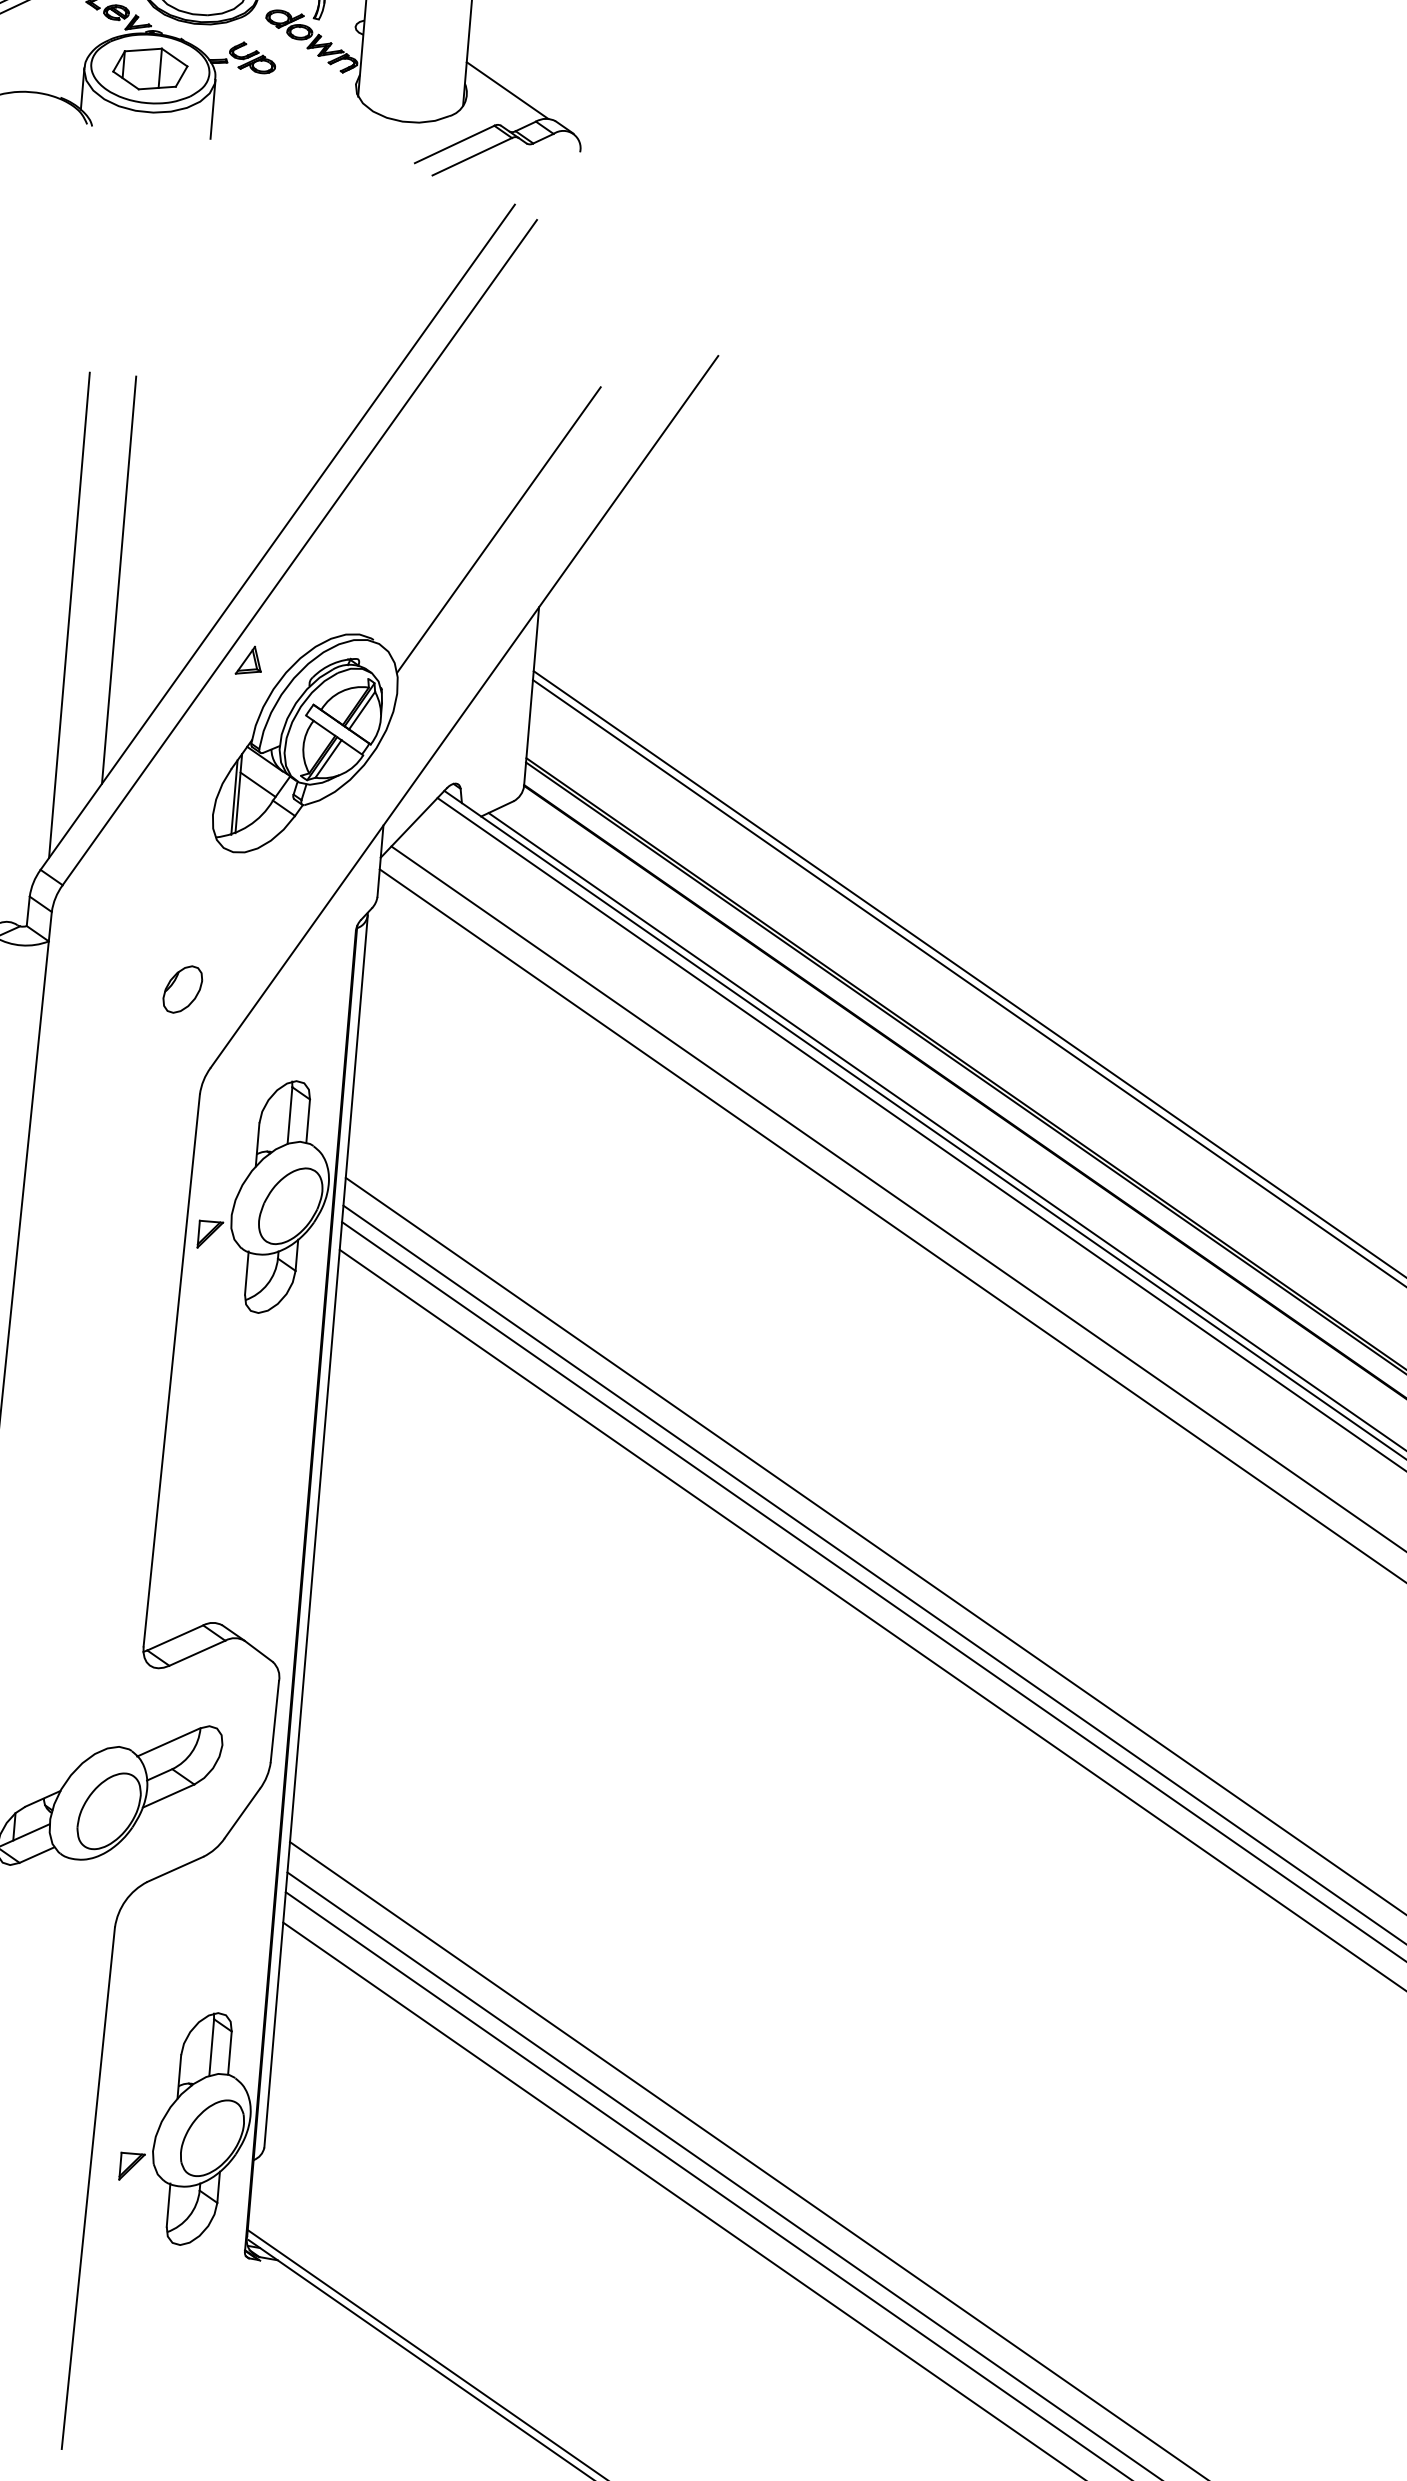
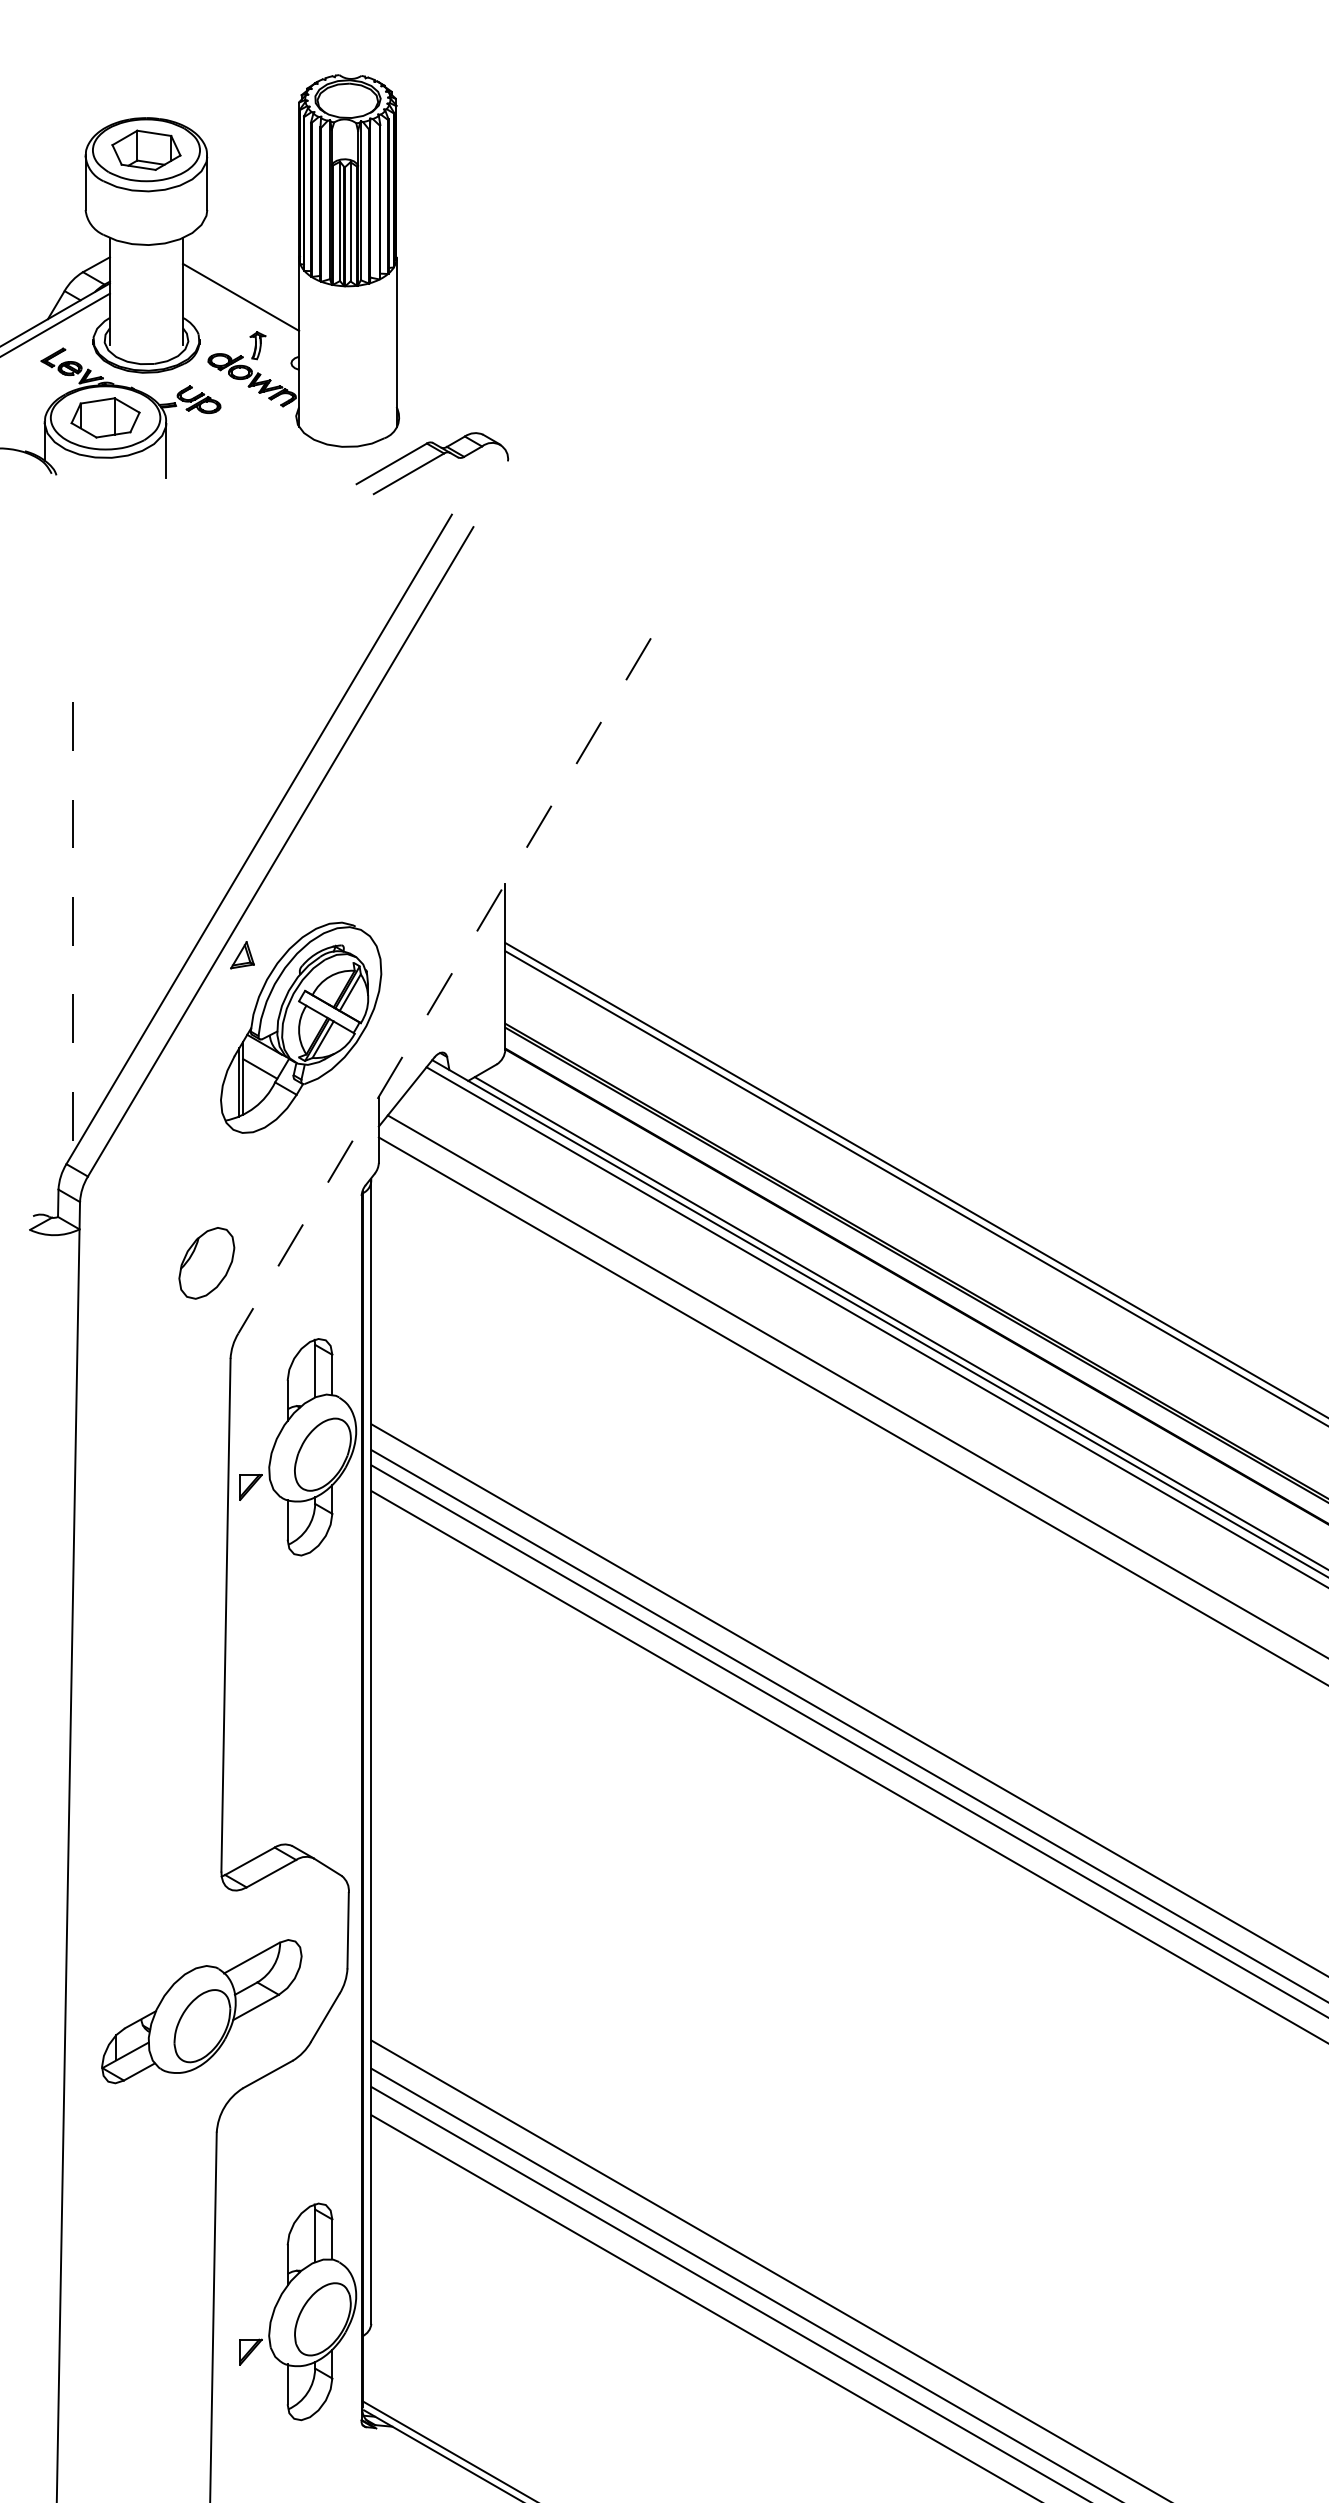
line: (507, 91) -> (436, 410), removed
line: (499, 529) -> (462, 815), removed
line: (119, 580) -> (116, 891), removed
line: (69, 615) -> (73, 927), solid -> dashed
line: (464, 712) -> (444, 986), solid -> dashed
part: (182, 989) -> (206, 1263), size x1.6

